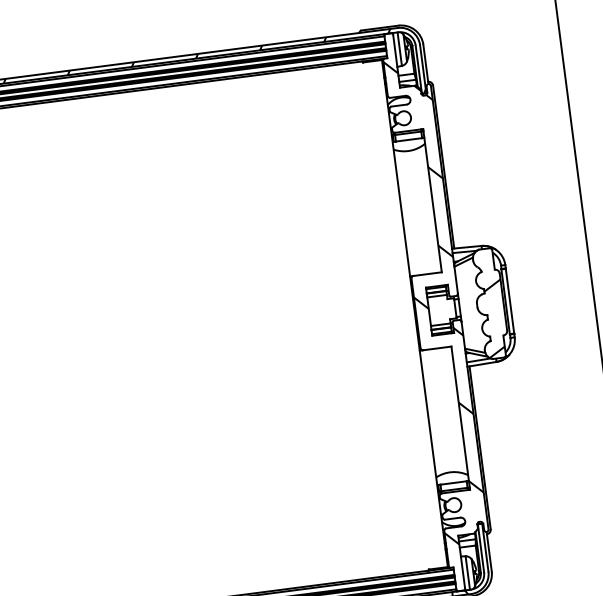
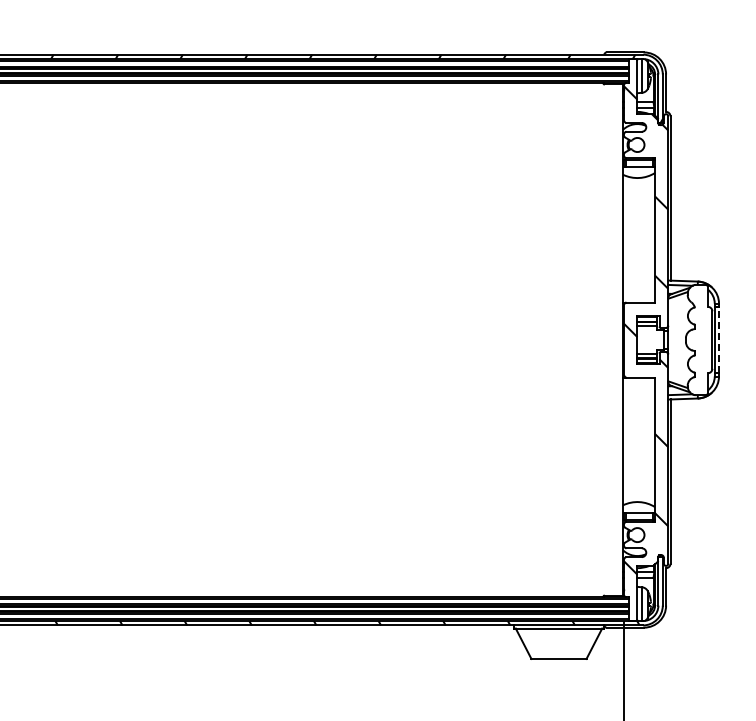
line: (510, 301) -> (719, 340), solid -> dashed
hatch: (494, 318) -> (701, 355), removed

